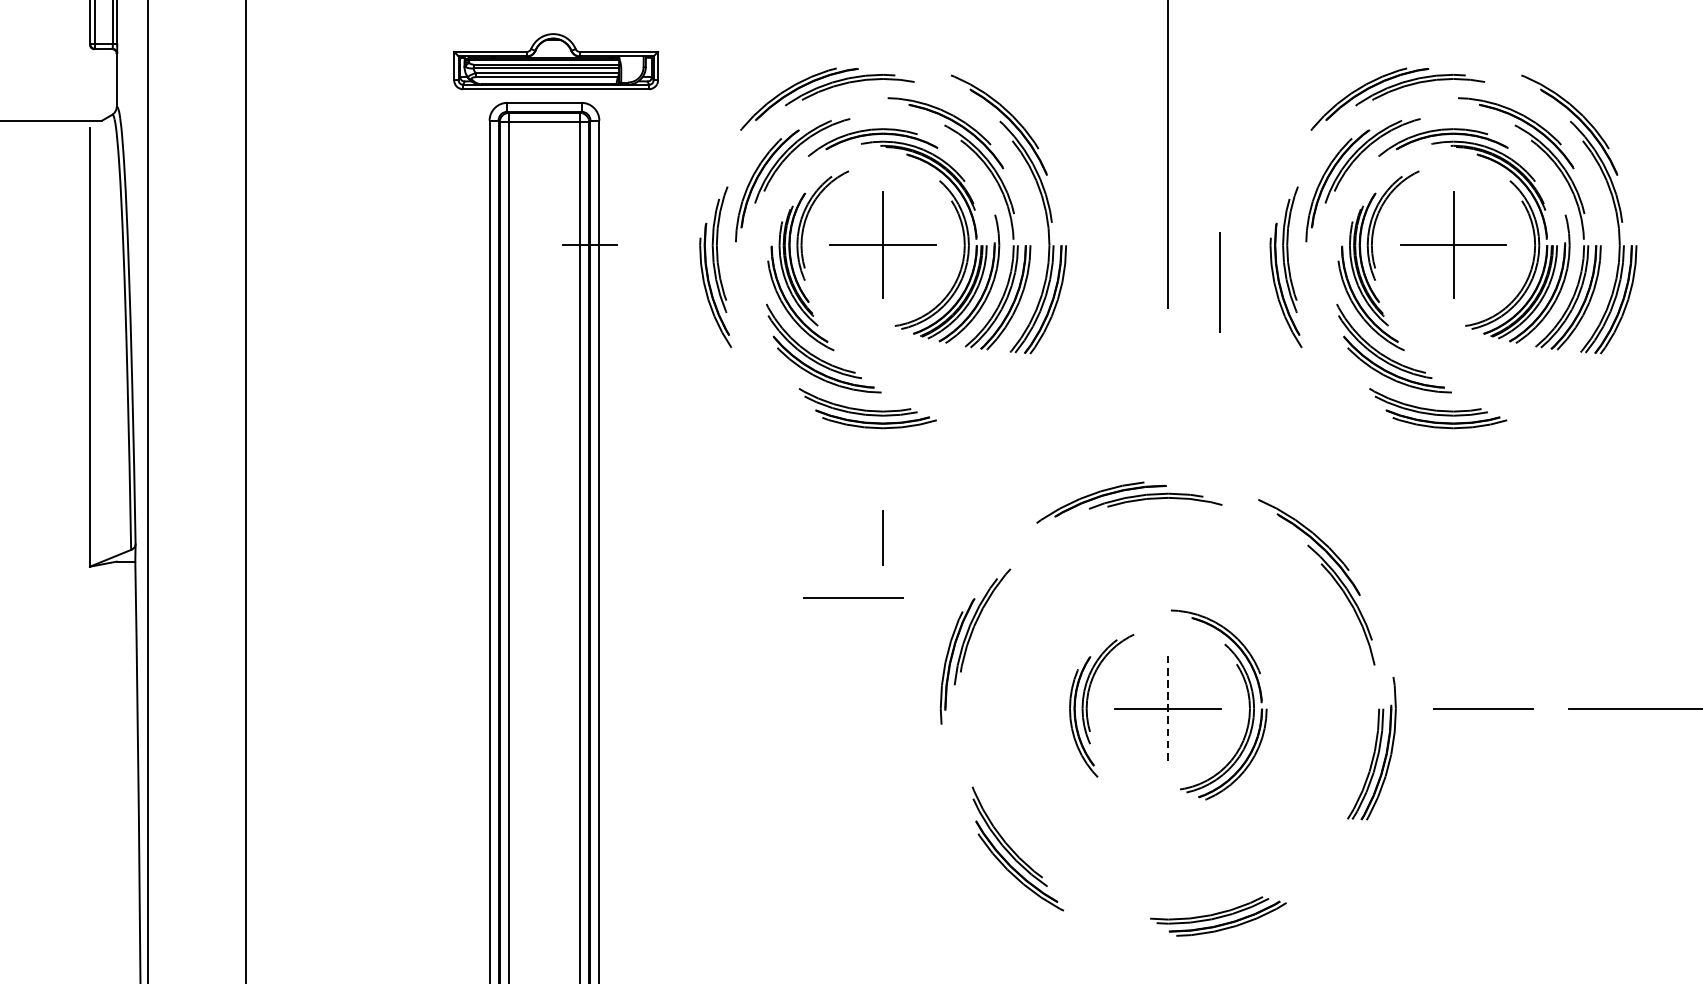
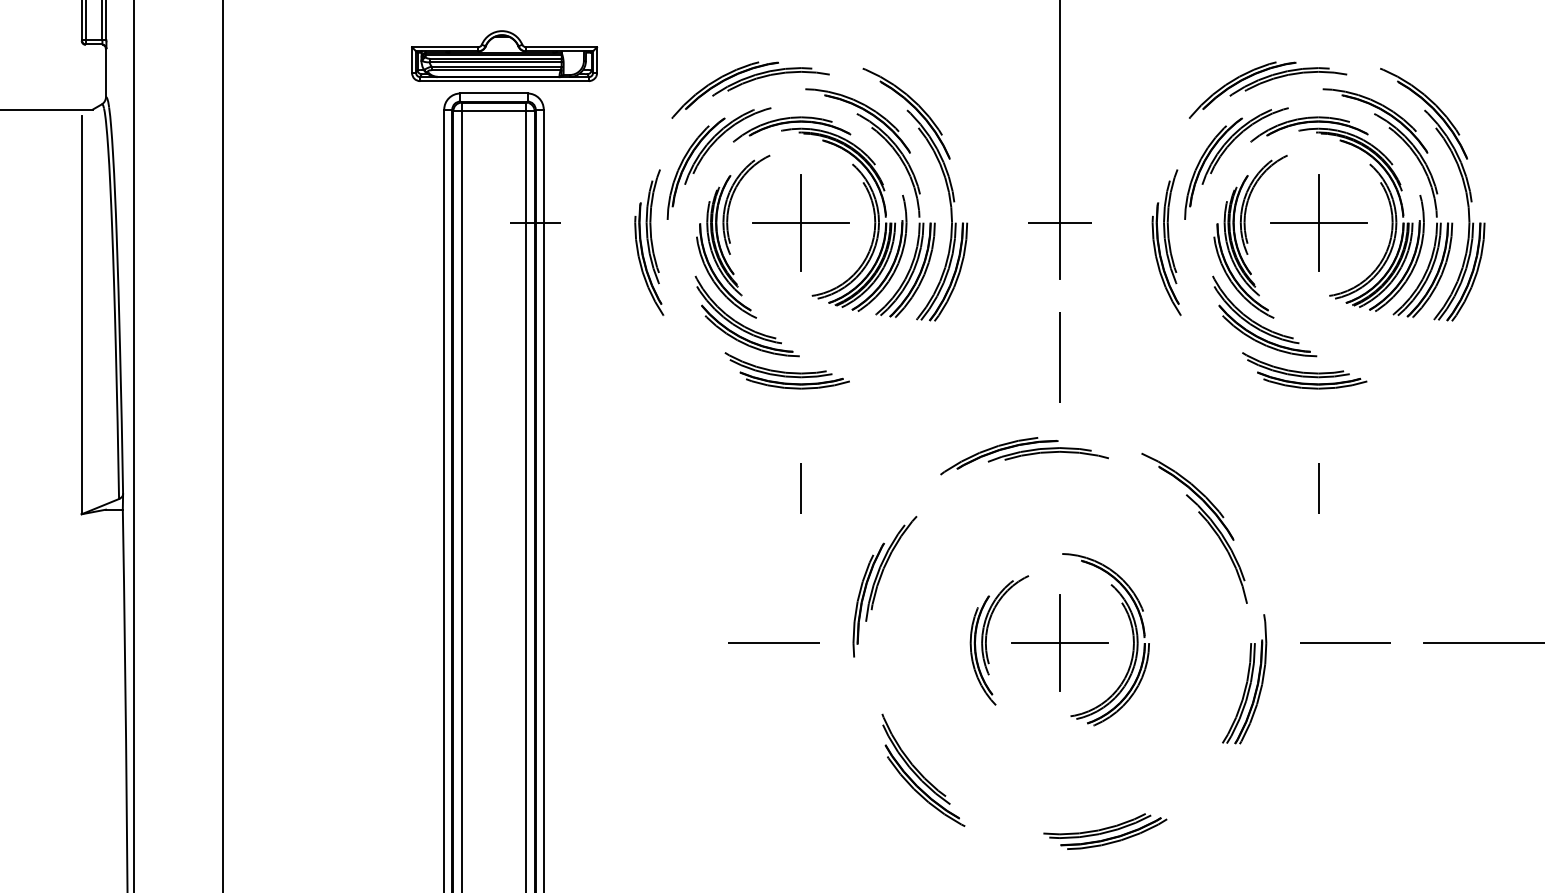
line: (1167, 245) -> (1059, 222), added
line: (1219, 282) -> (1059, 357), moved
line: (1453, 537) -> (1318, 487), added
line: (852, 597) -> (773, 642), moved
line: (1167, 709) -> (1059, 643), dashed -> solid

